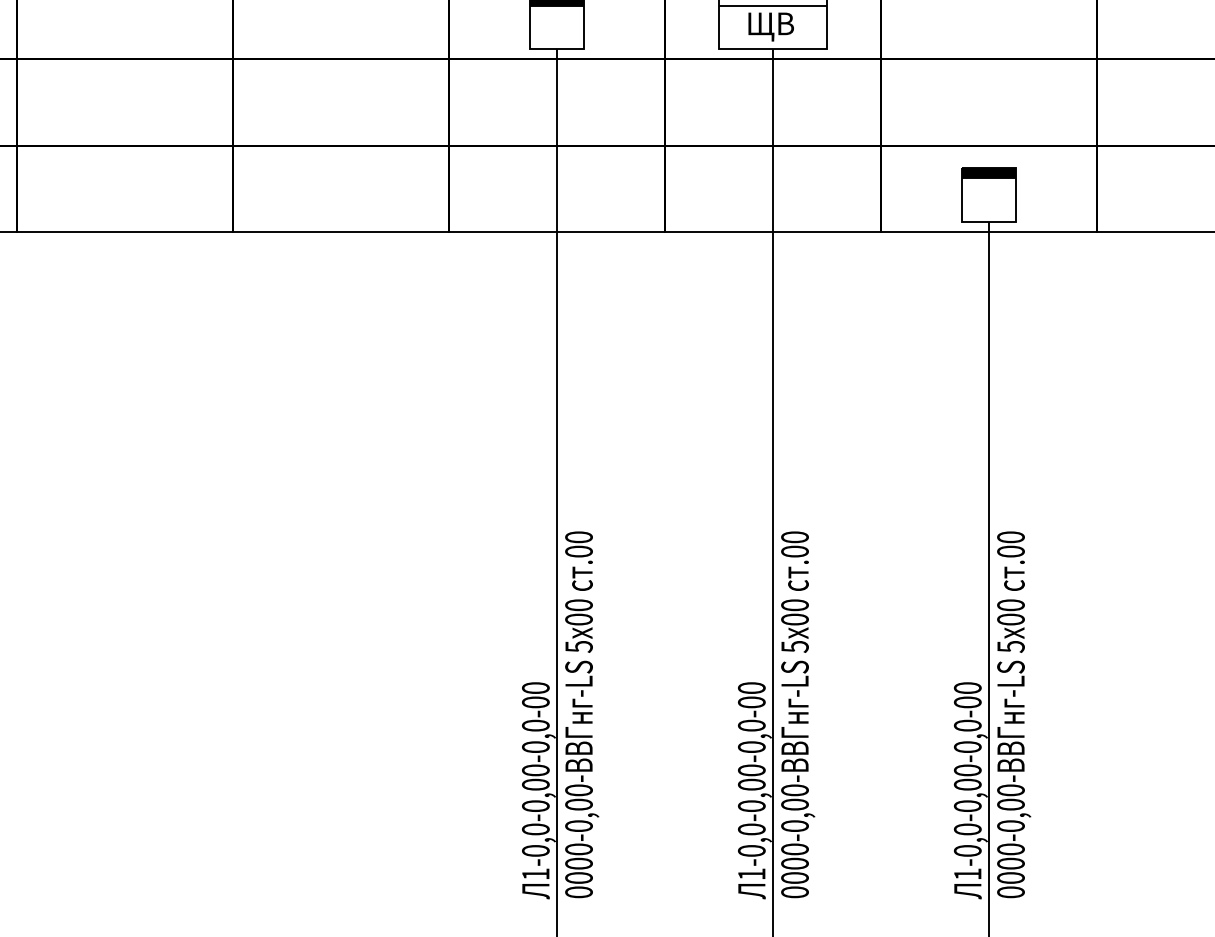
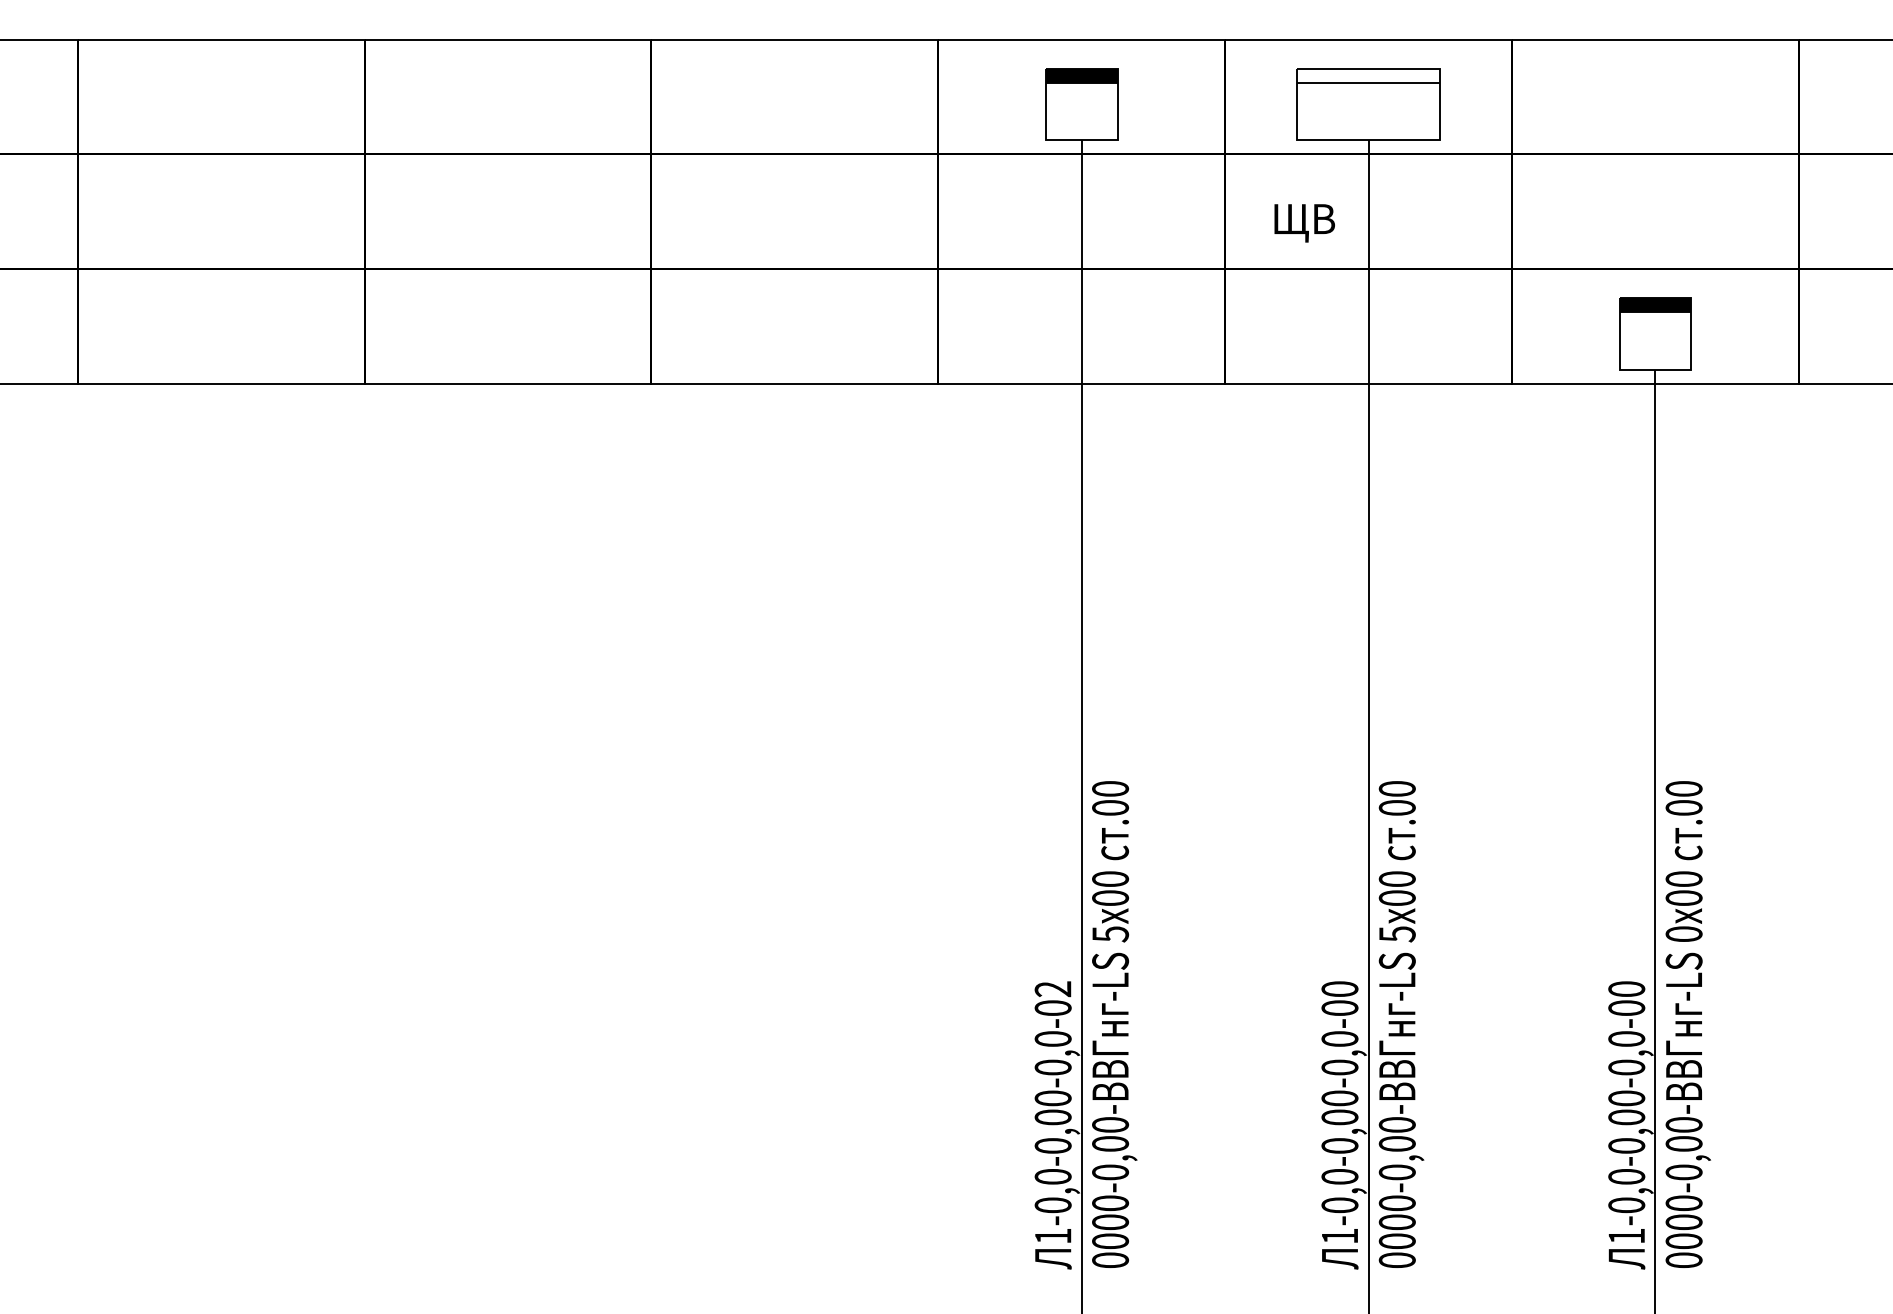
text: (771, 27) -> (1304, 223), moved
text: (1010, 646) -> (1683, 934), 5 -> 0
text: (535, 688) -> (1052, 989), 1-0,0-0,00-0,0-00 -> 1-0,0-0,00-0,0-02

